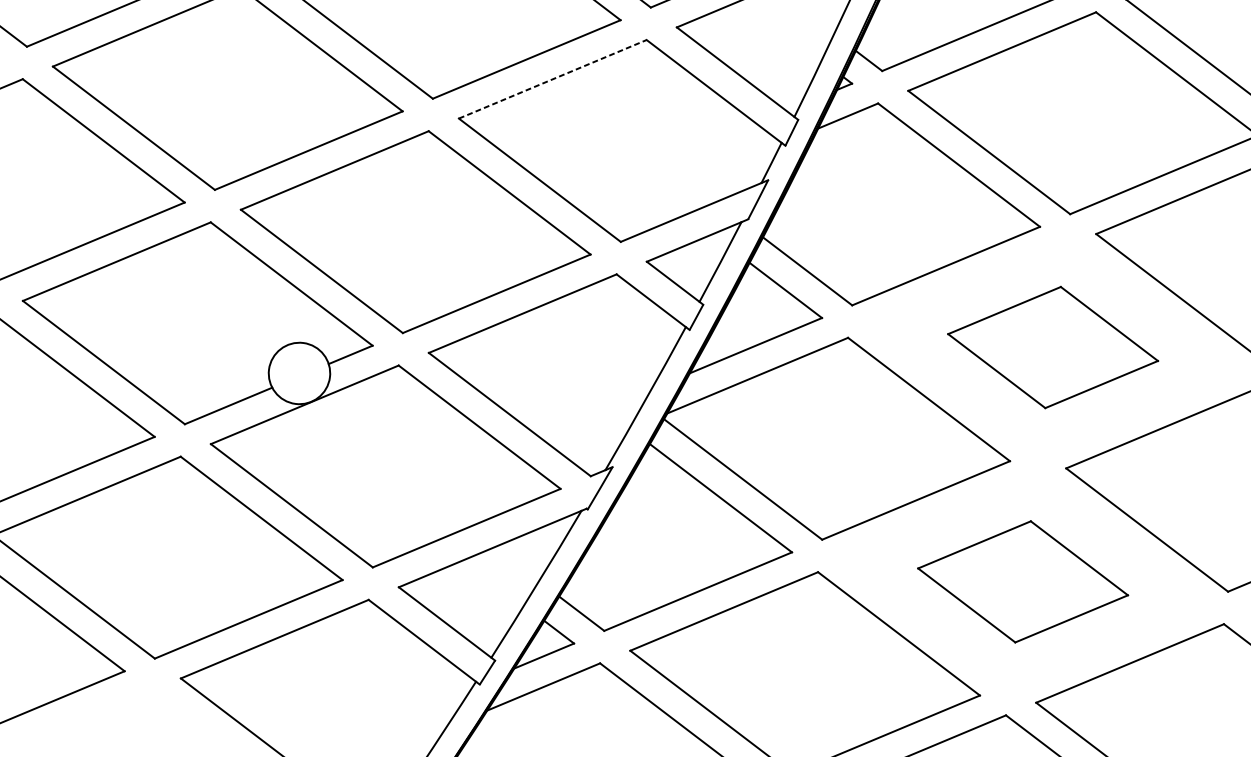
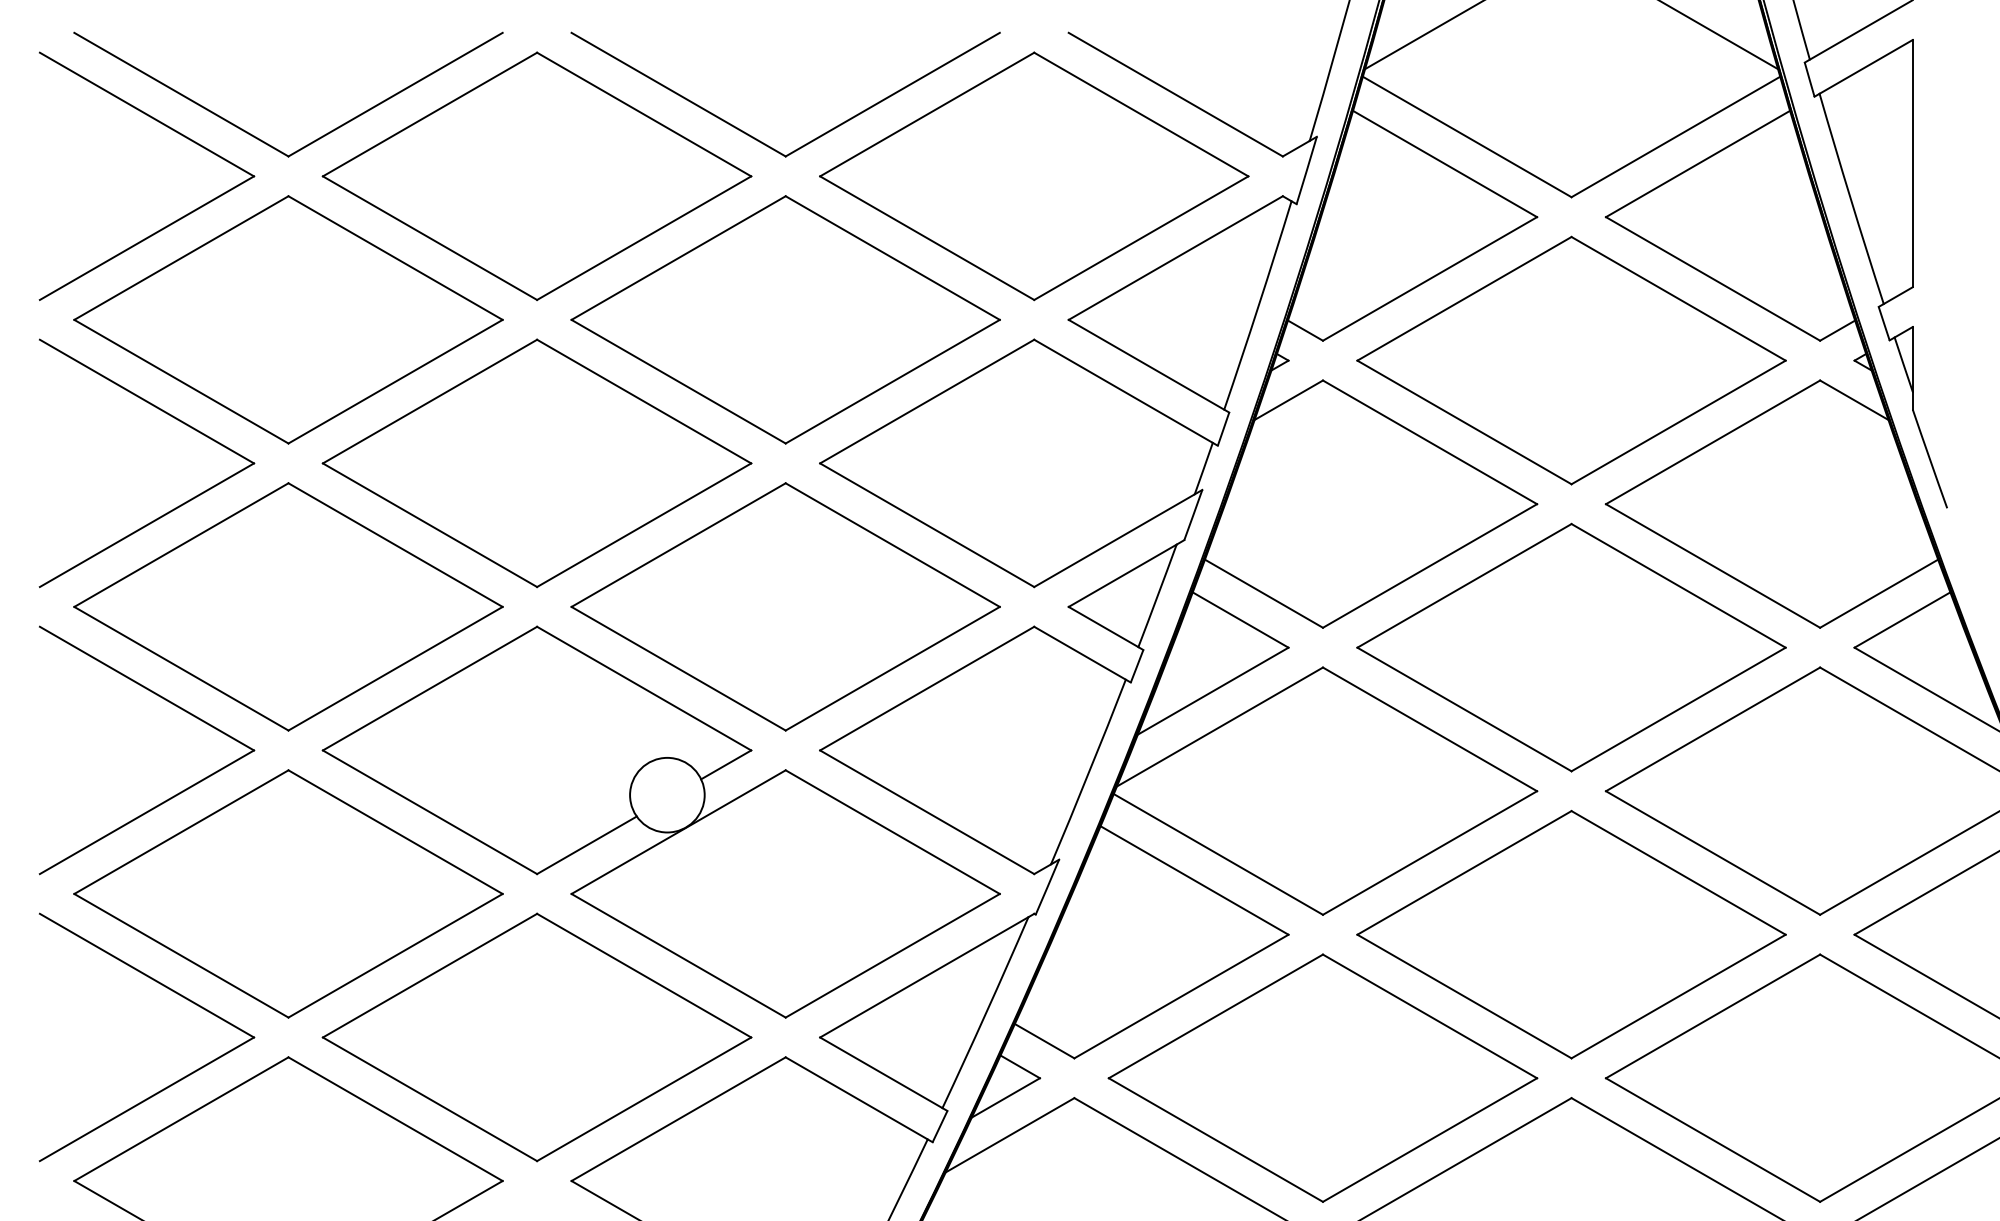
line: (553, 79) -> (927, 401), dashed -> solid
part: (1053, 347) -> (1571, 647), size x1.67
part: (1023, 581) -> (1571, 934), size x1.67

